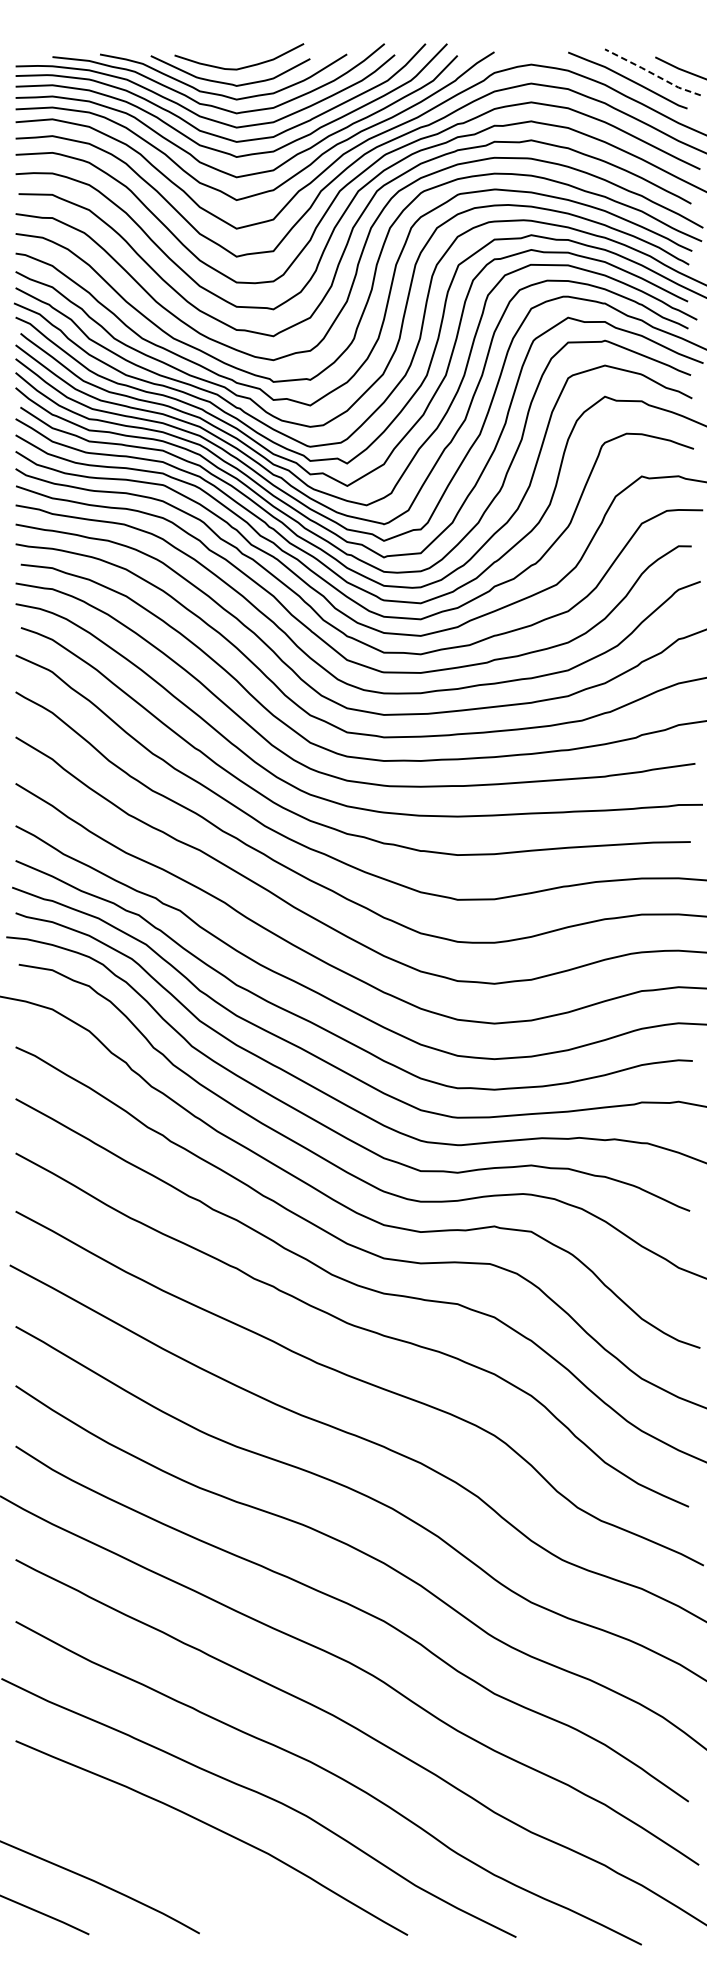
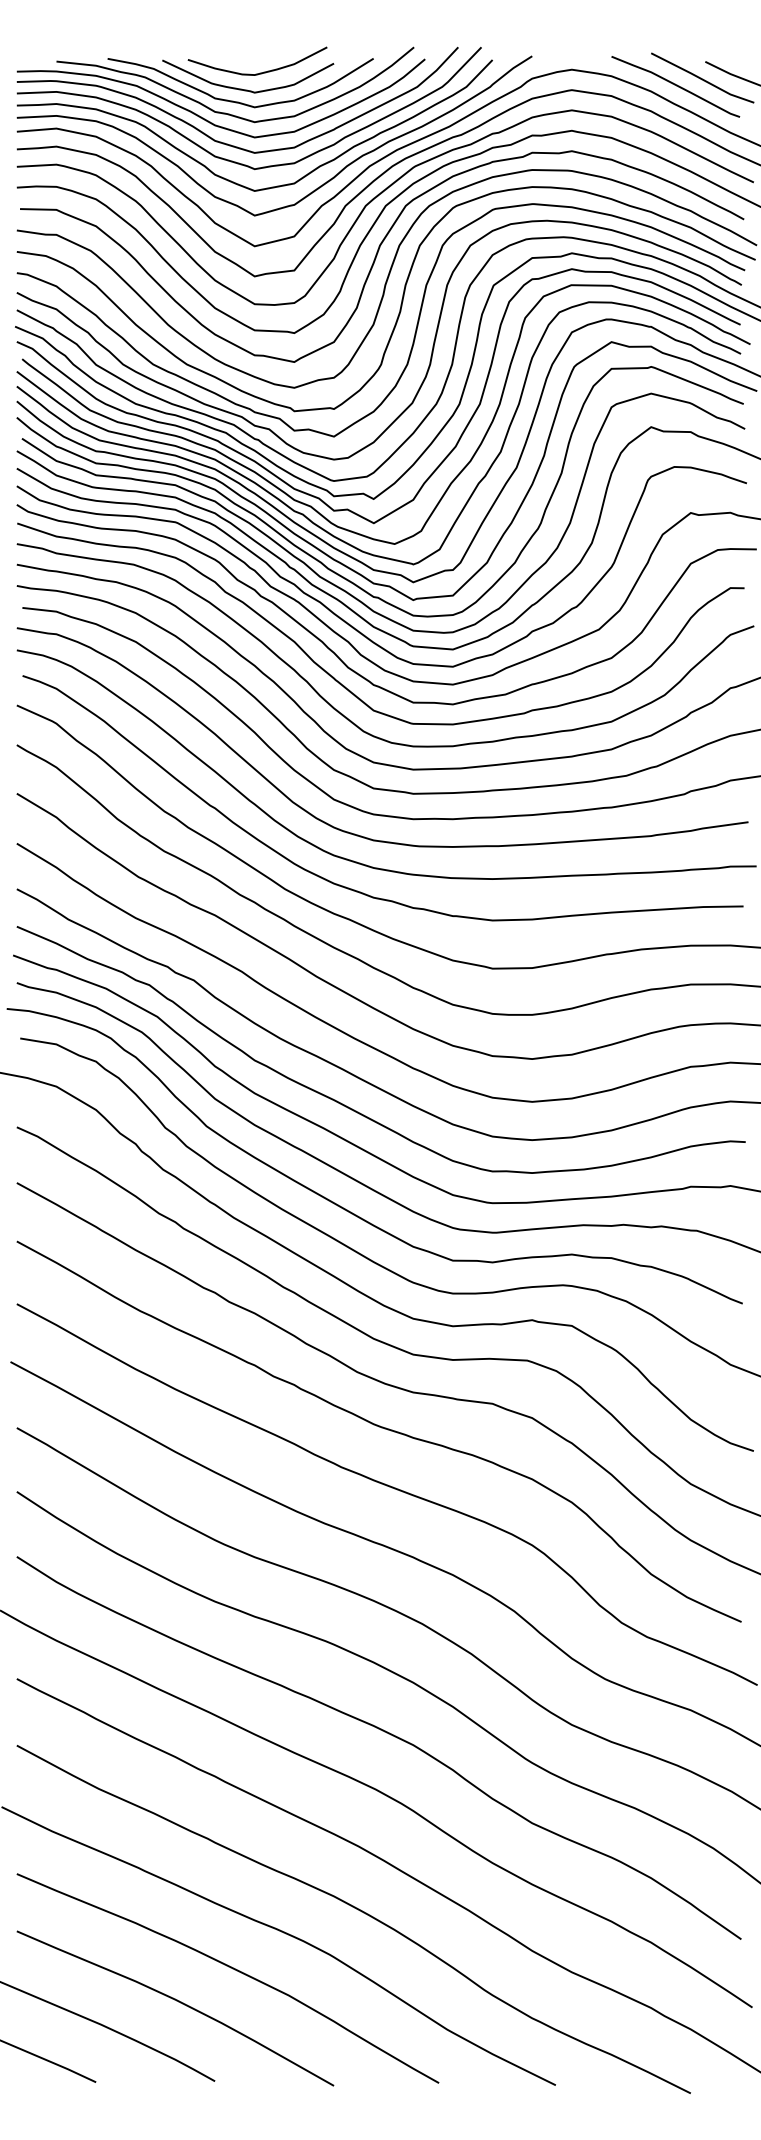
line: (652, 73) -> (702, 79), dashed -> solid
curve: (165, 1860) -> (178, 2002), added

